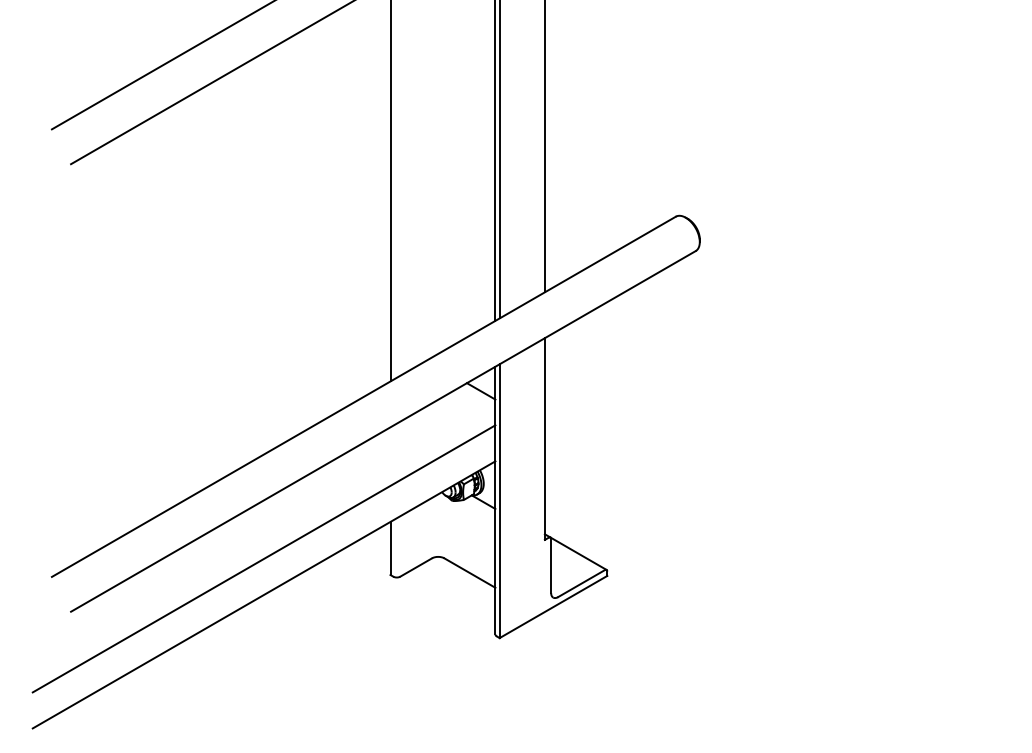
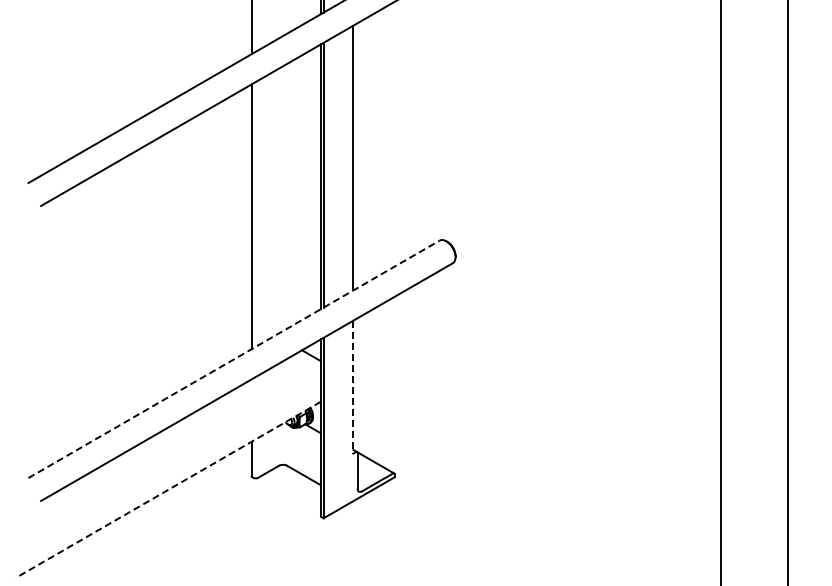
line: (364, 397) -> (234, 359), solid -> dashed
line: (545, 439) -> (353, 387), solid -> dashed
line: (262, 559) -> (167, 466), removed
line: (262, 595) -> (167, 490), solid -> dashed

